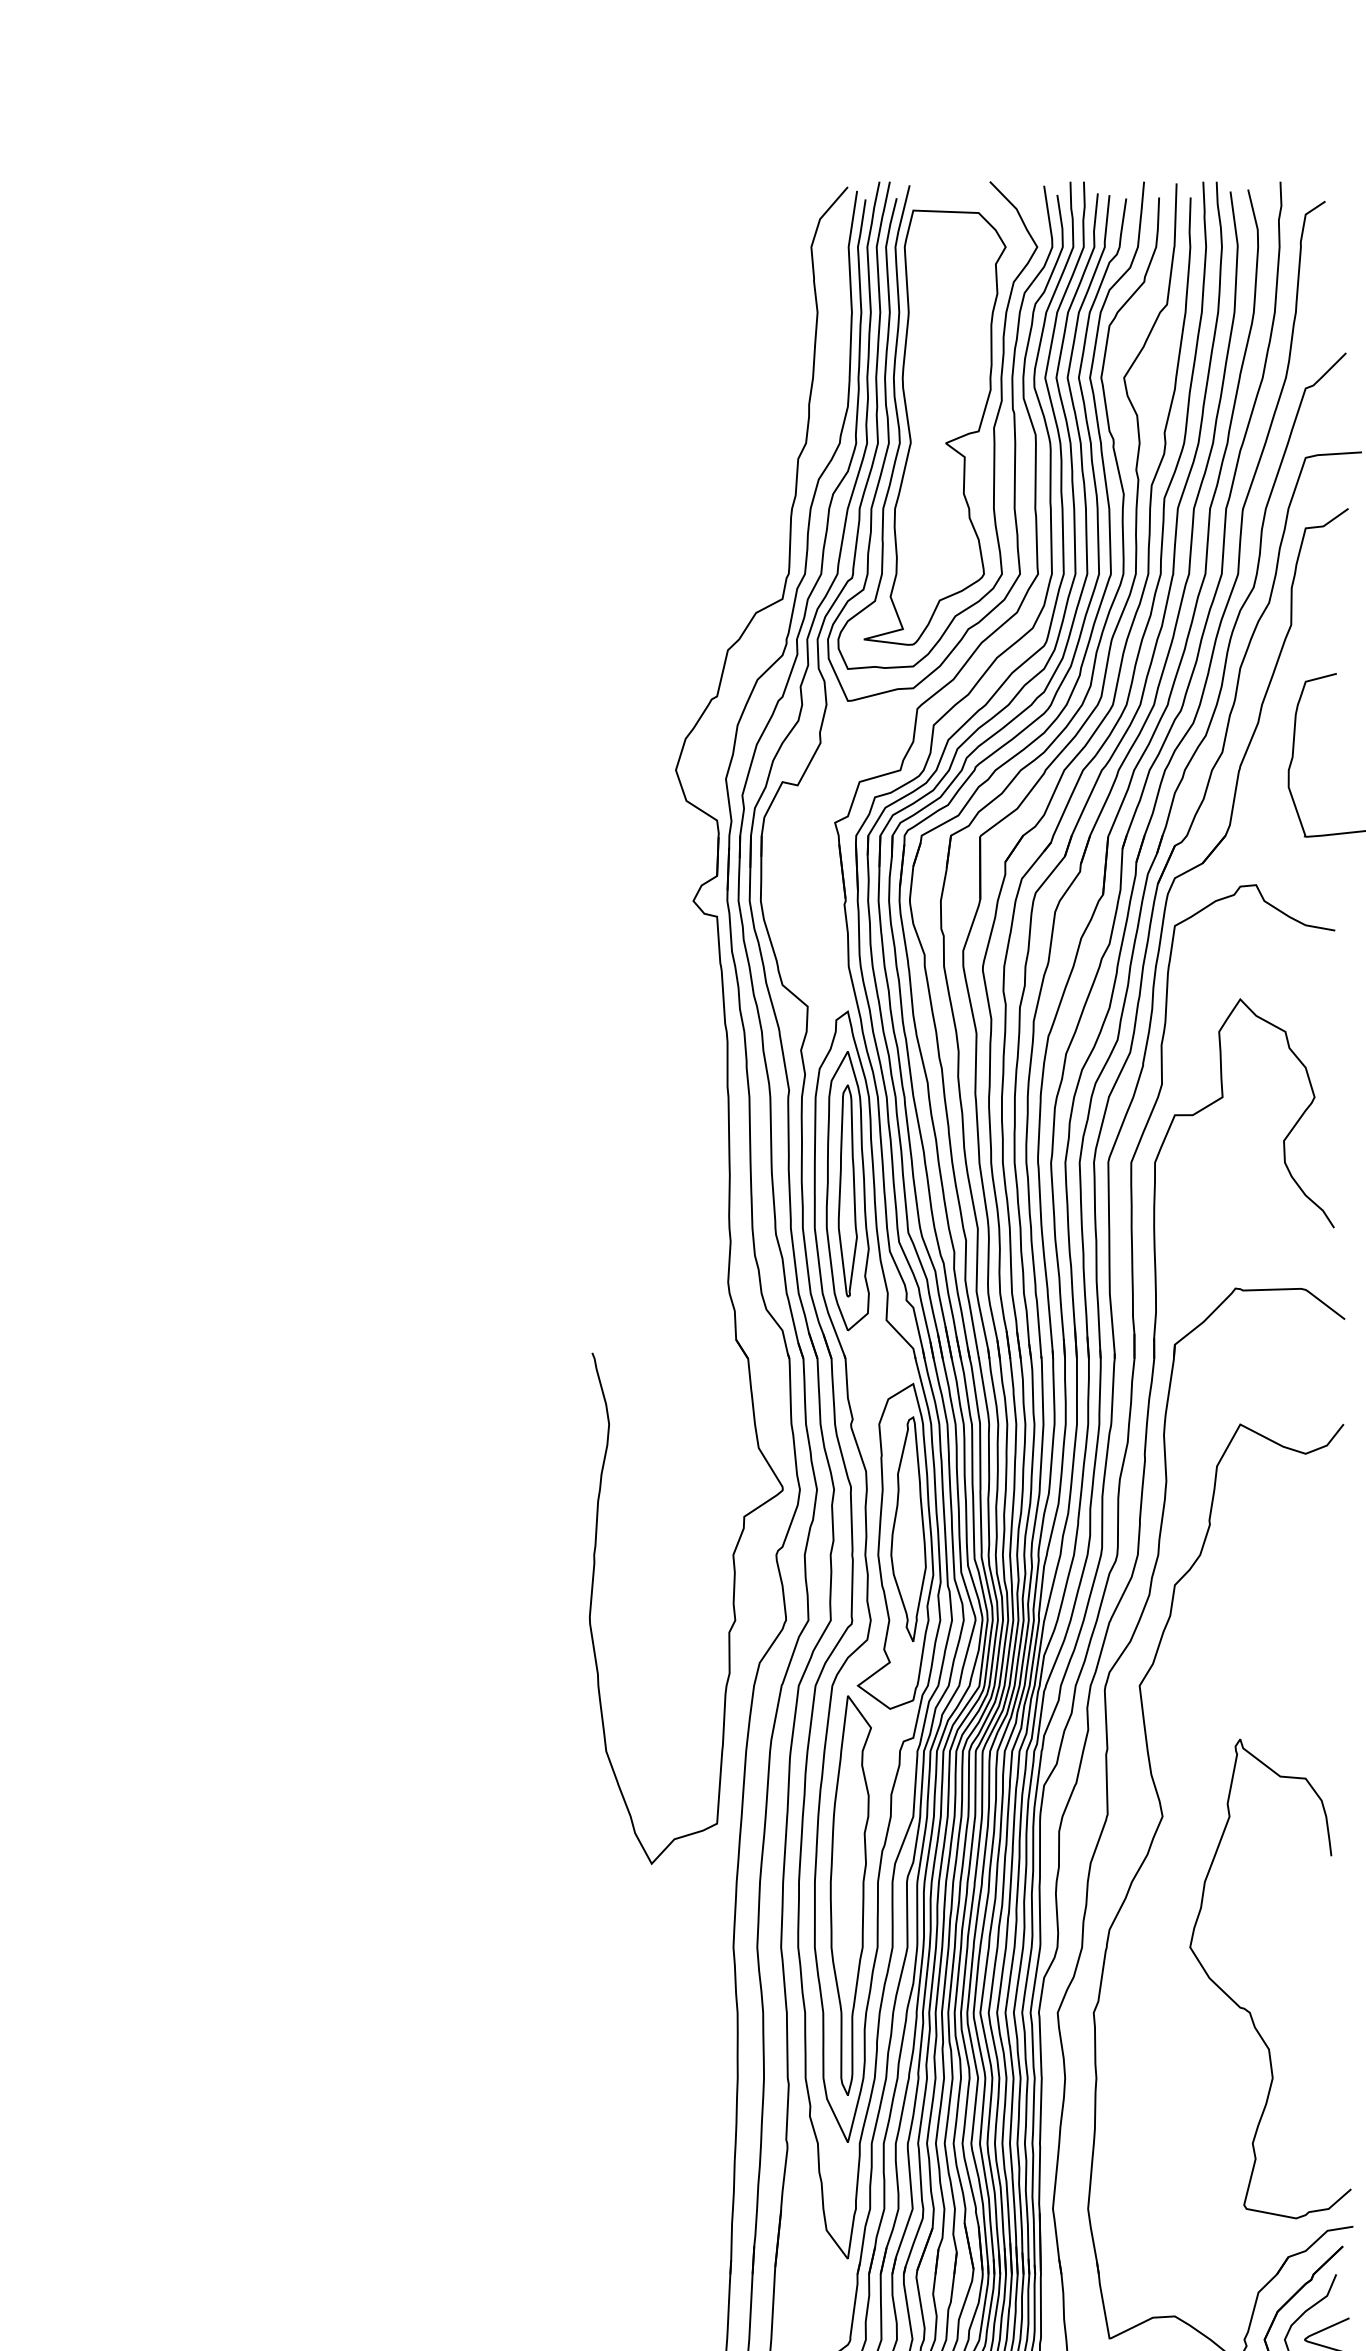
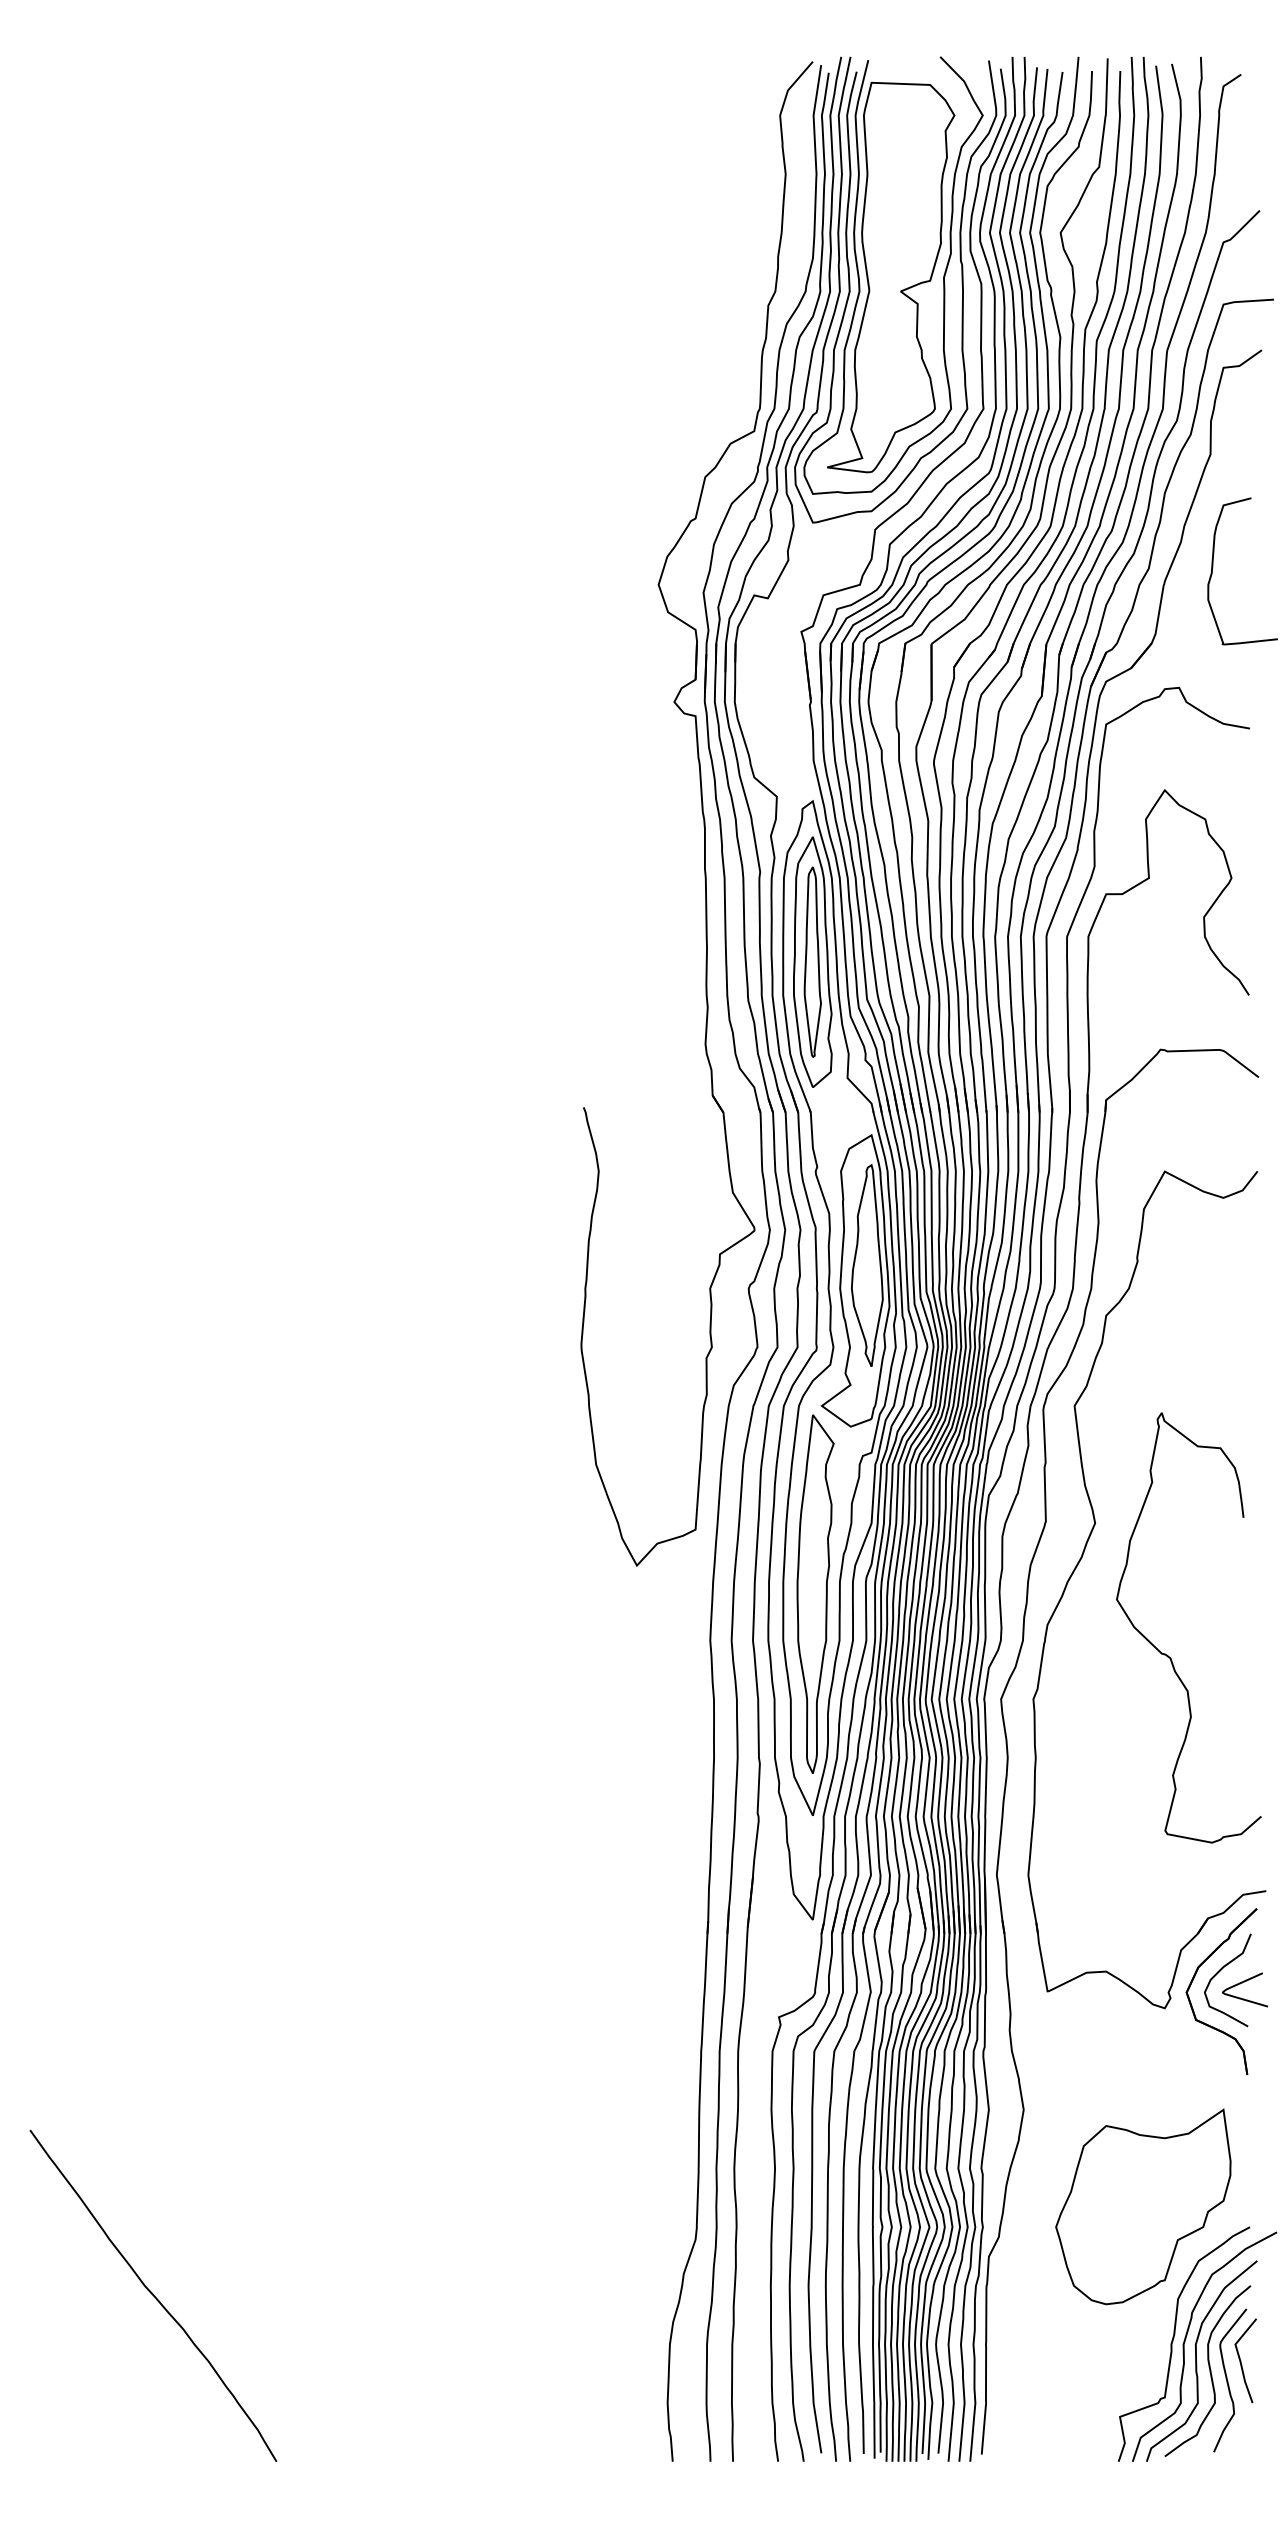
curve: (1246, 2008) -> (1167, 1654), moved

